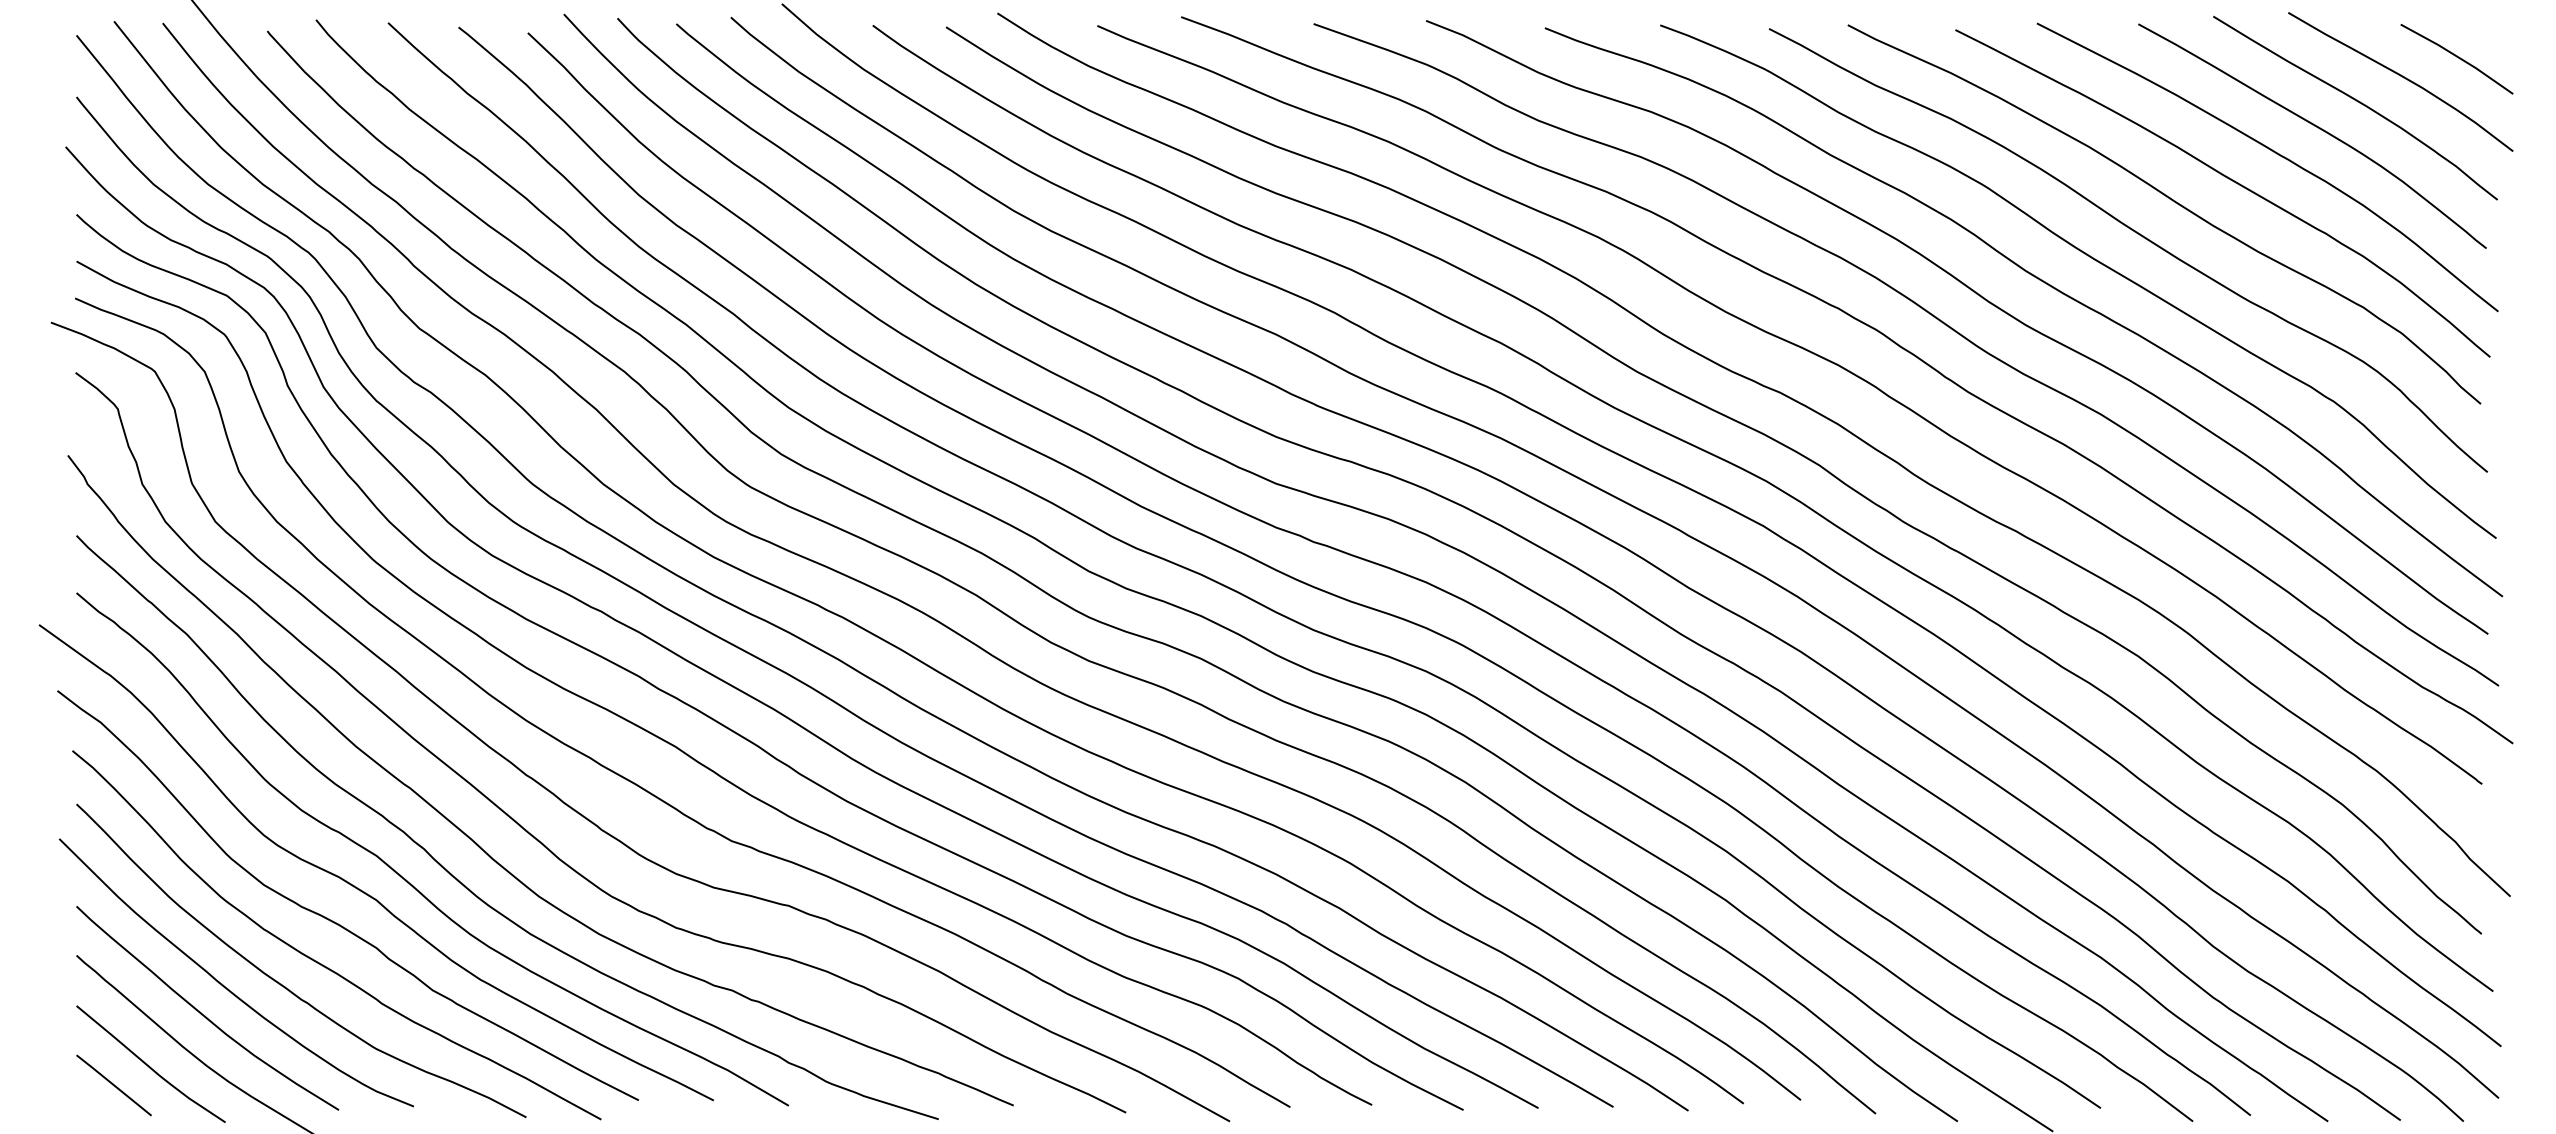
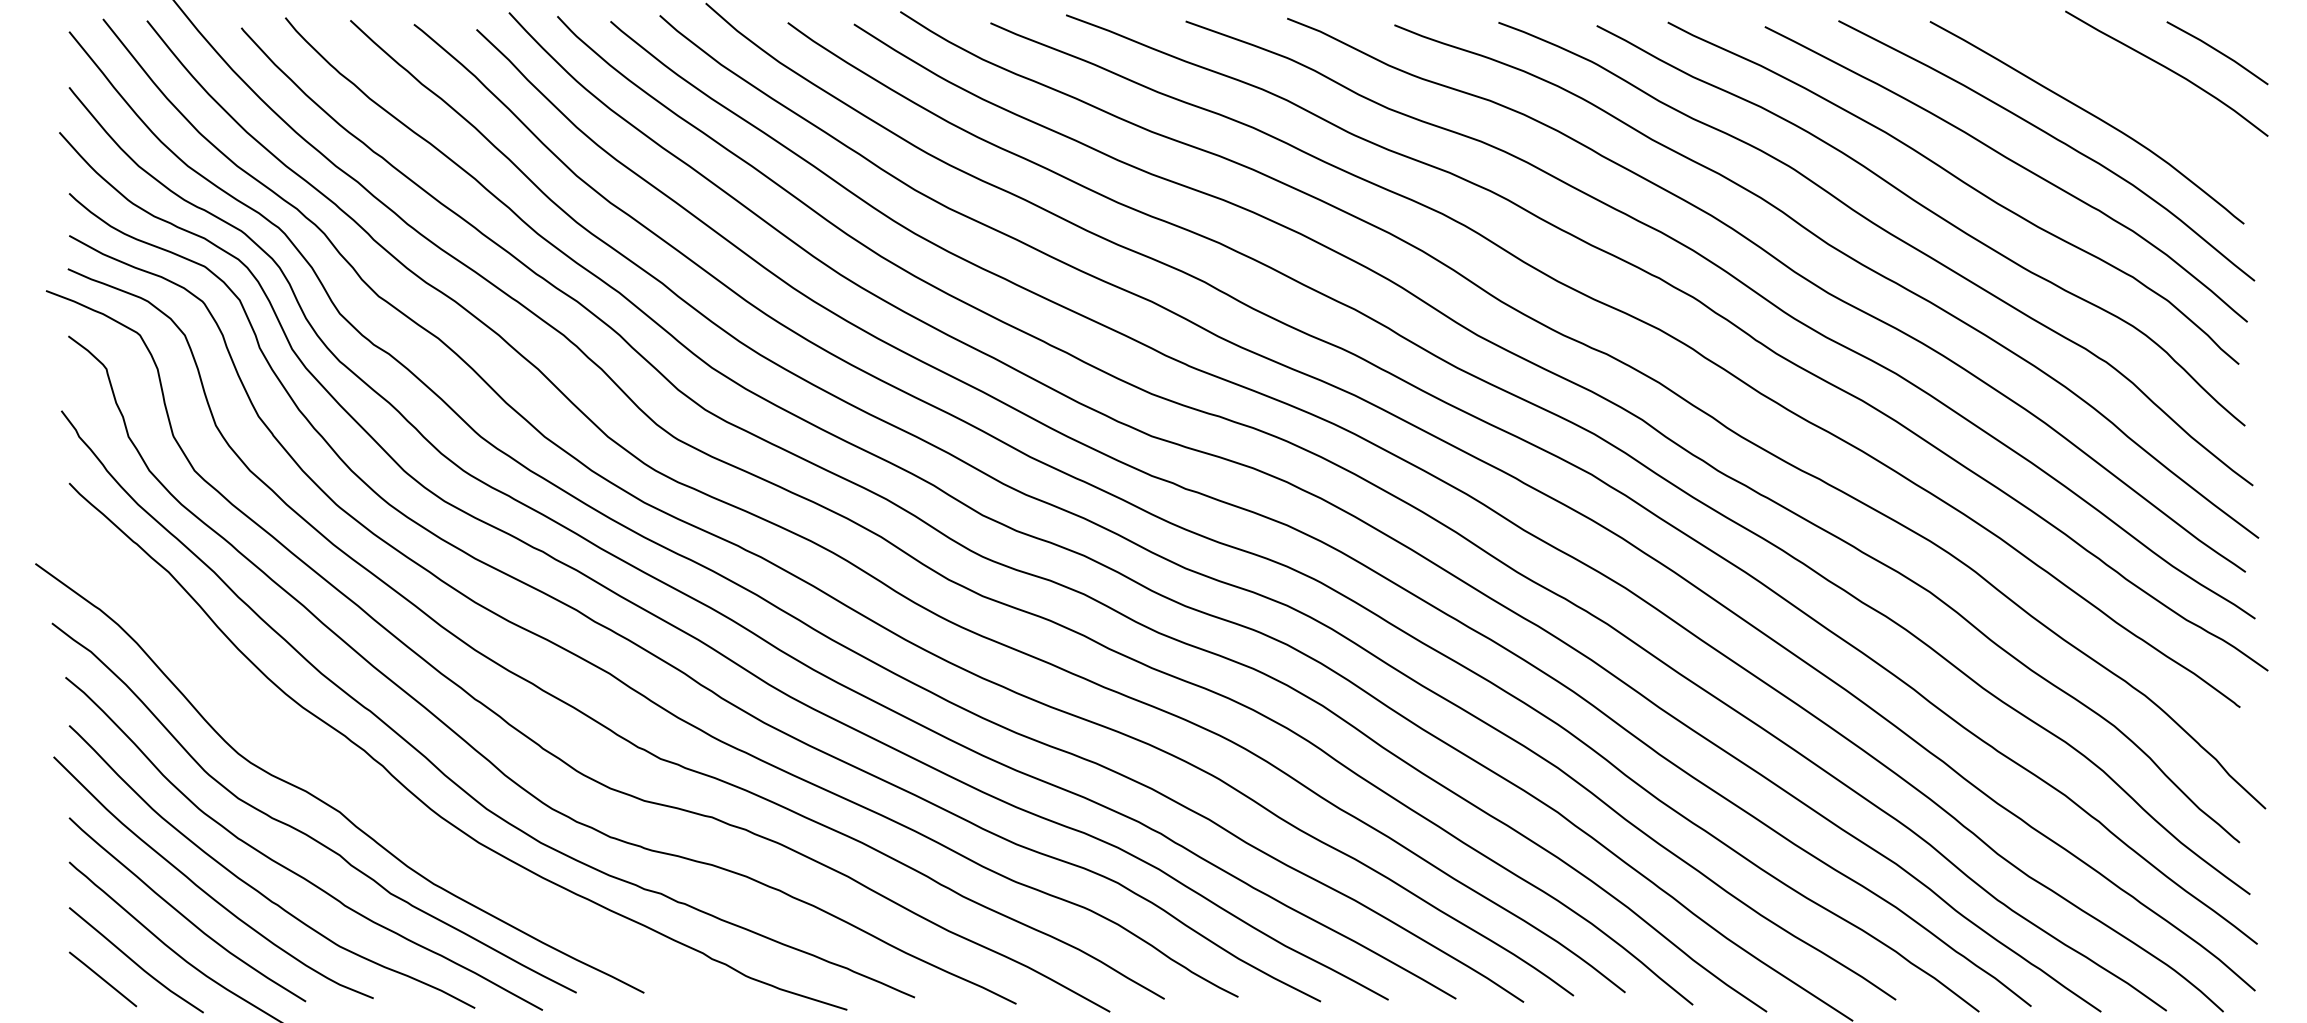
curve: (2357, 102) -> (2127, 92), removed
curve: (405, 878) -> (366, 792), removed

